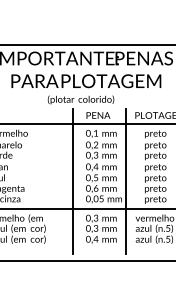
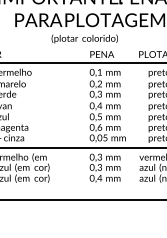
line: (72, 180) -> (76, 119), removed
line: (125, 180) -> (129, 119), removed

